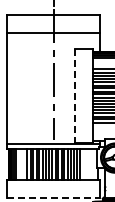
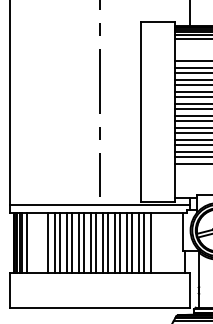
line: (75, 96) -> (141, 112), dashed -> solid
line: (53, 197) -> (99, 307), dashed -> solid

